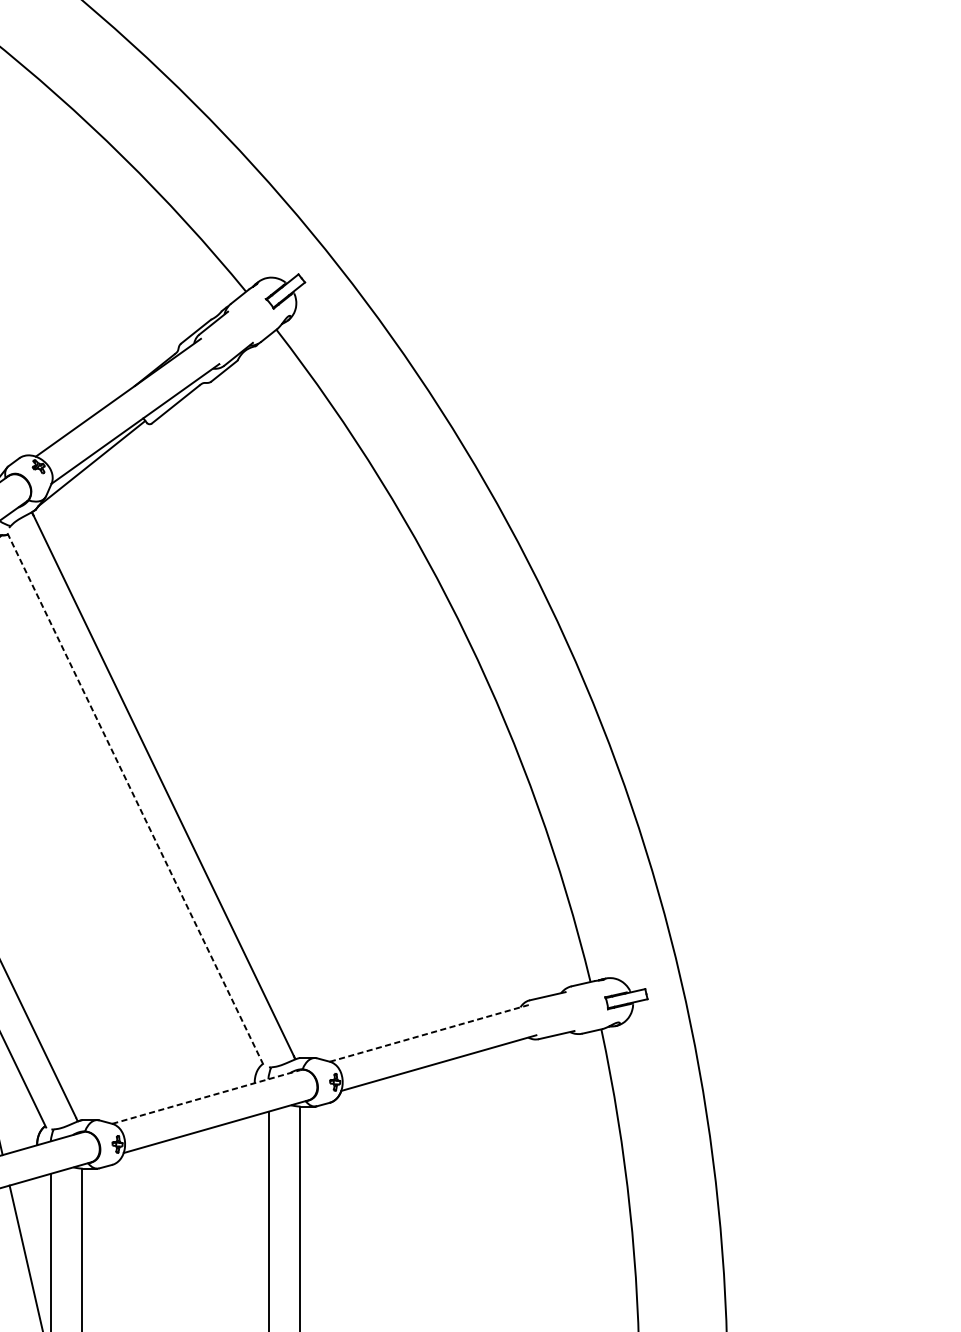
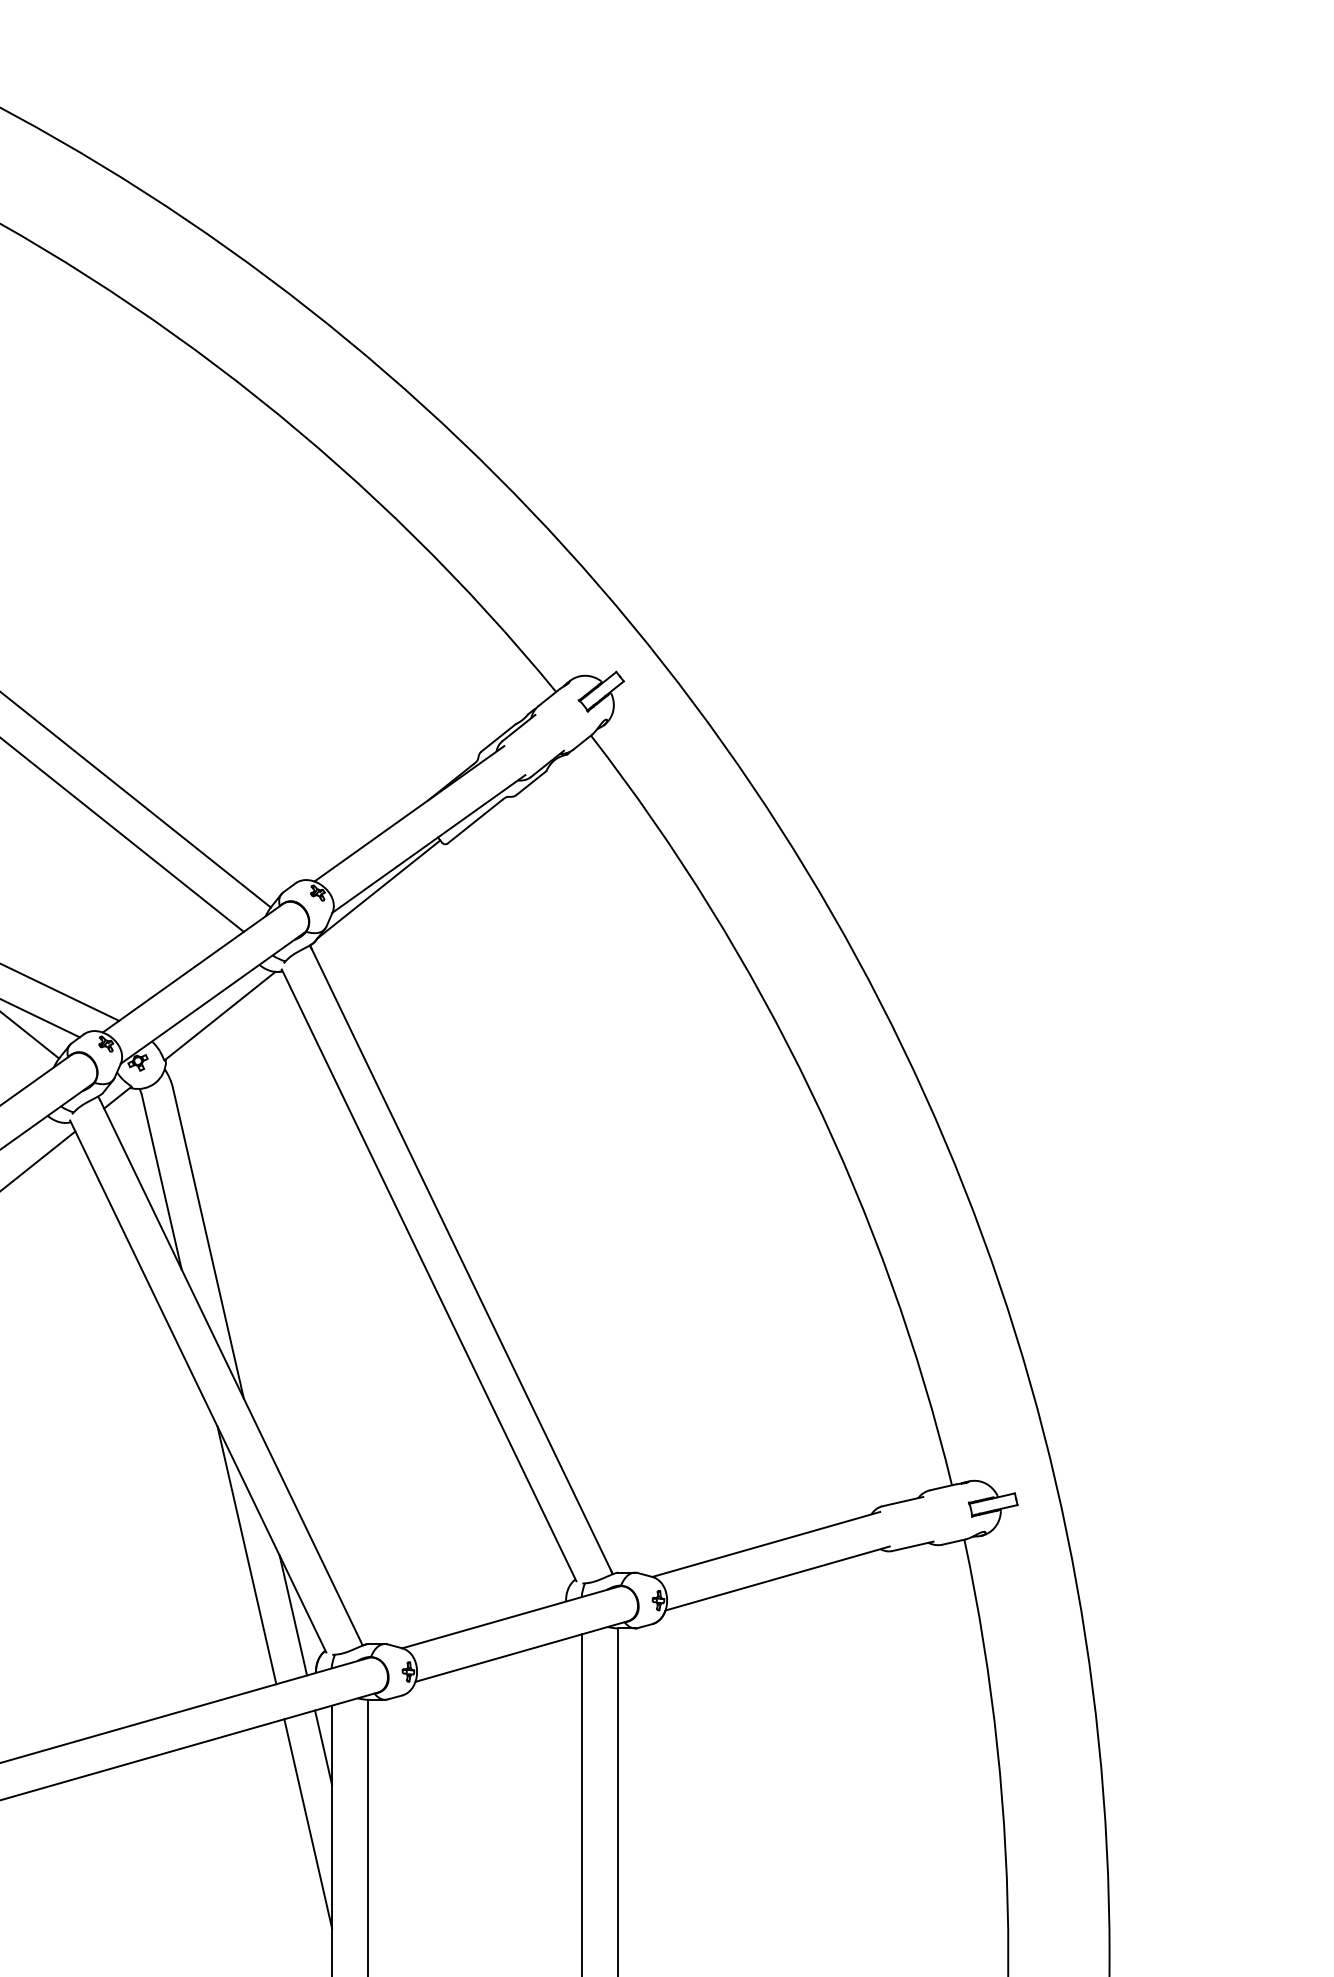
line: (135, 799) -> (429, 1275), dashed -> solid
line: (429, 1033) -> (766, 1544), dashed -> solid
line: (17, 1095) -> (293, 1615), added
line: (206, 1097) -> (510, 1617), dashed -> solid
line: (43, 1210) -> (323, 1747), added

